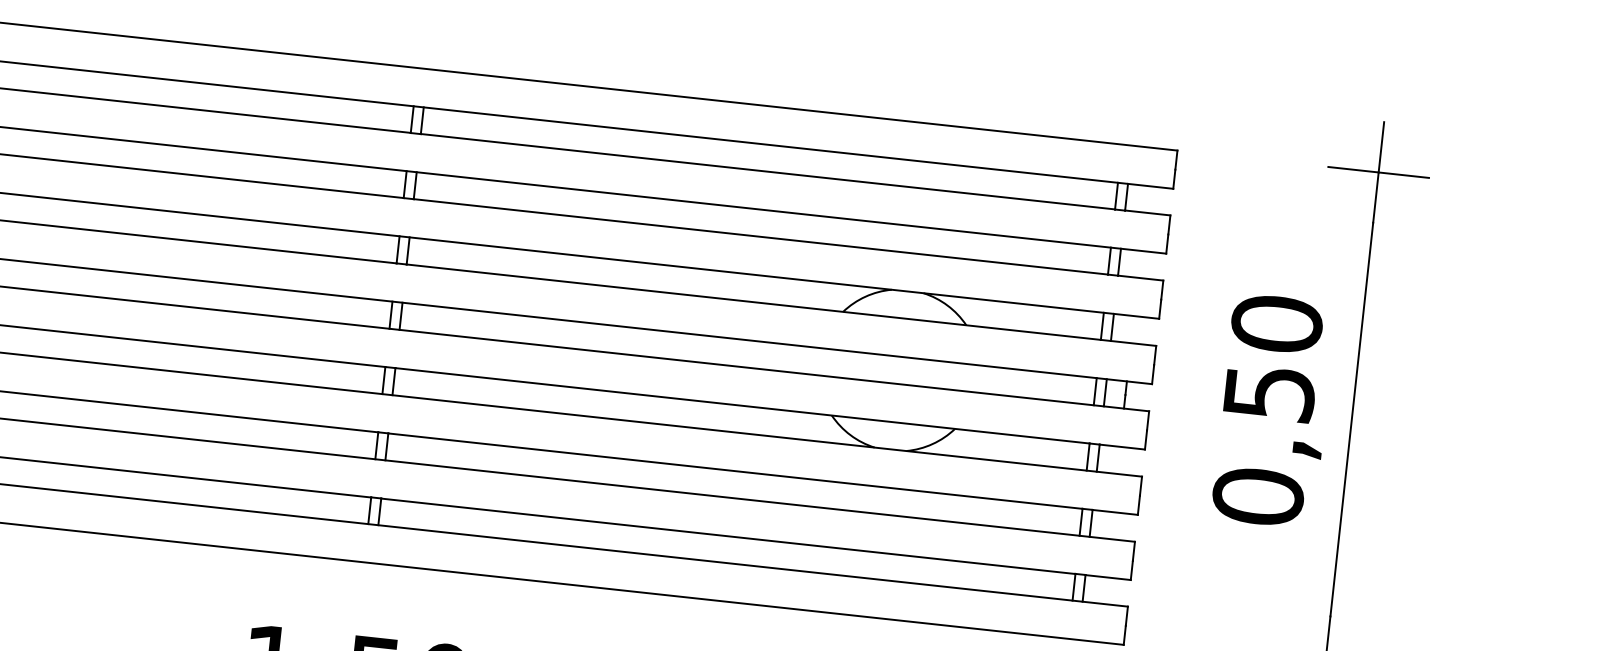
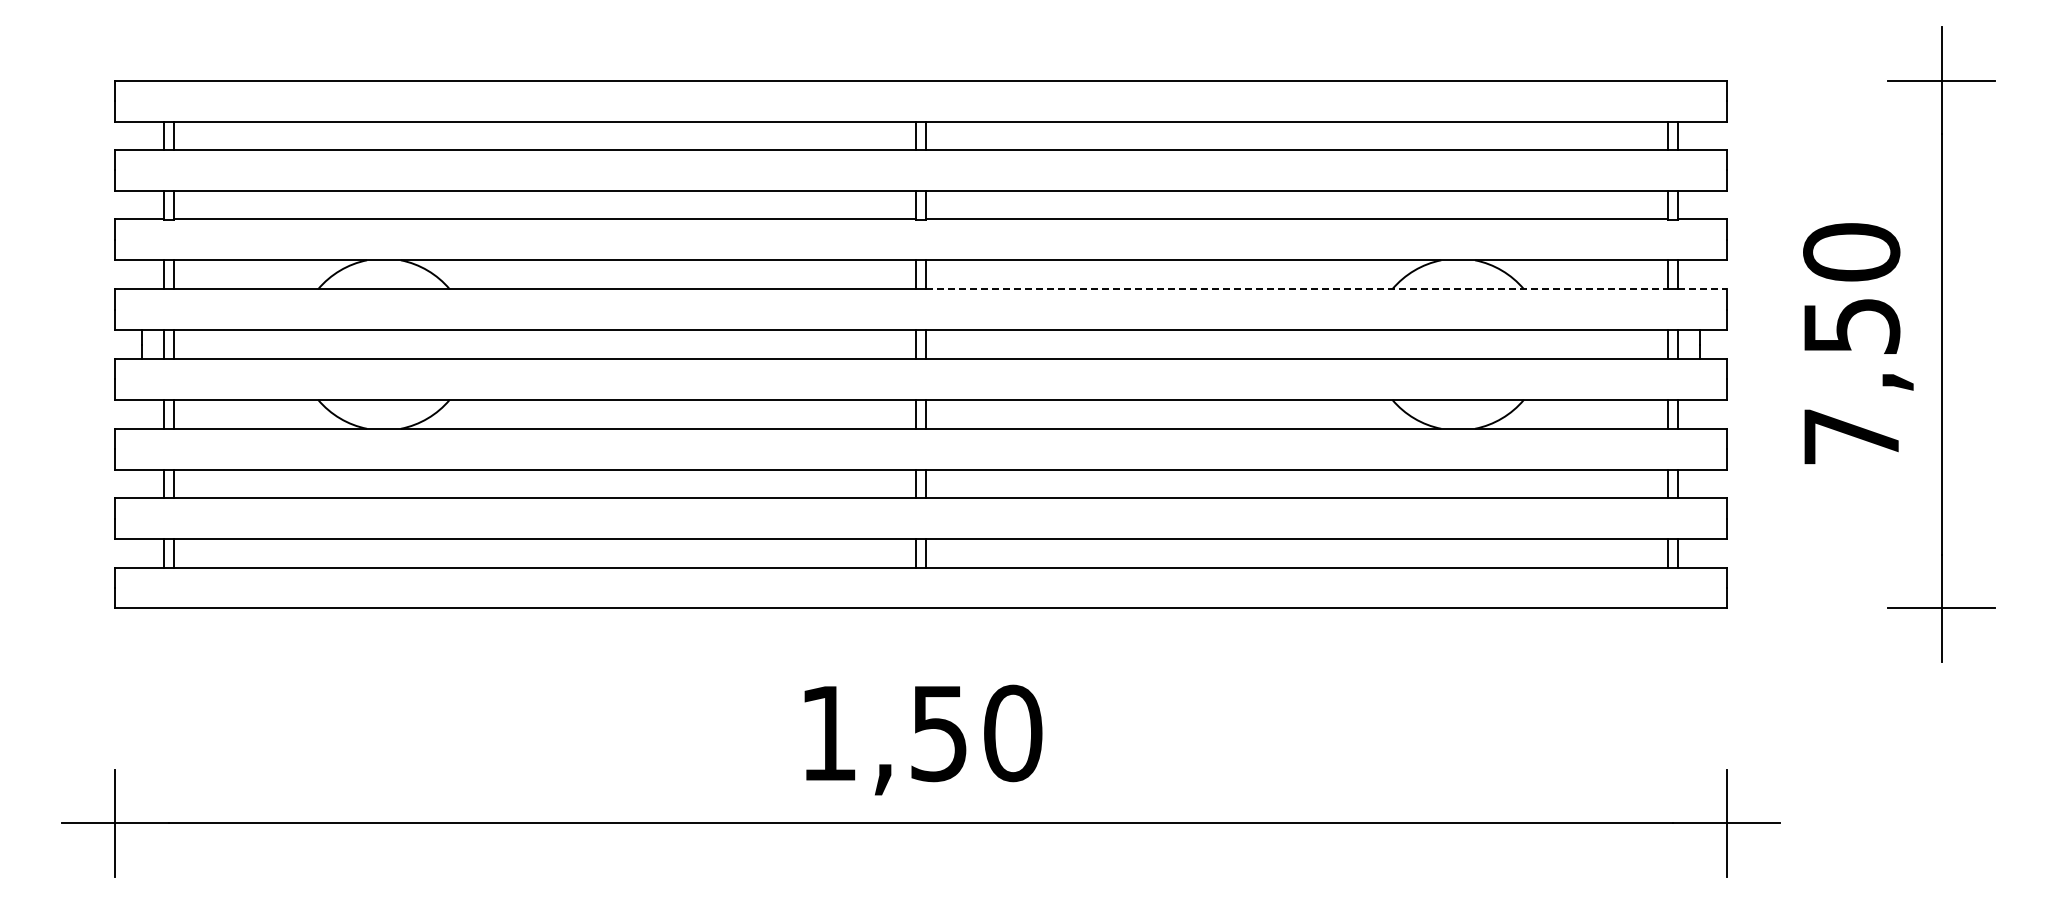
line: (754, 302) -> (1297, 289), solid -> dashed
line: (1134, 343) -> (1703, 289), solid -> dashed
text: (1258, 496) -> (1851, 436), 0,50 -> 7,50

